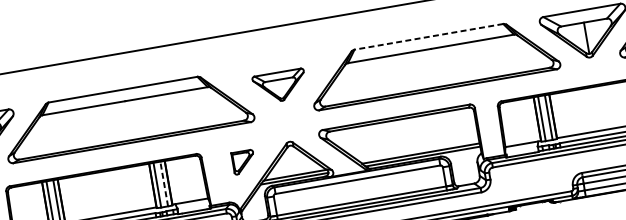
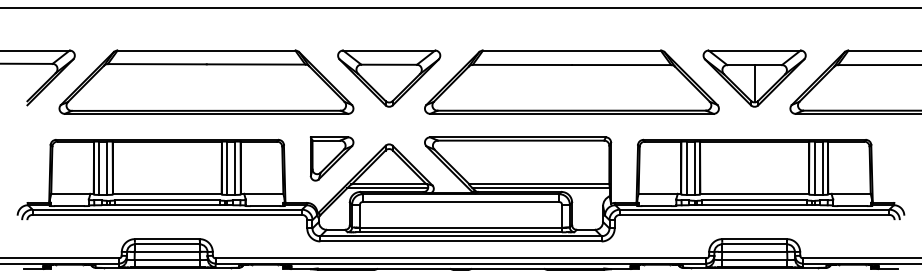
line: (428, 36) -> (571, 50), dashed -> solid
part: (280, 86) -> (389, 78), size x1.67
part: (243, 161) -> (331, 158), size x1.67
line: (164, 184) -> (235, 168), dashed -> solid

